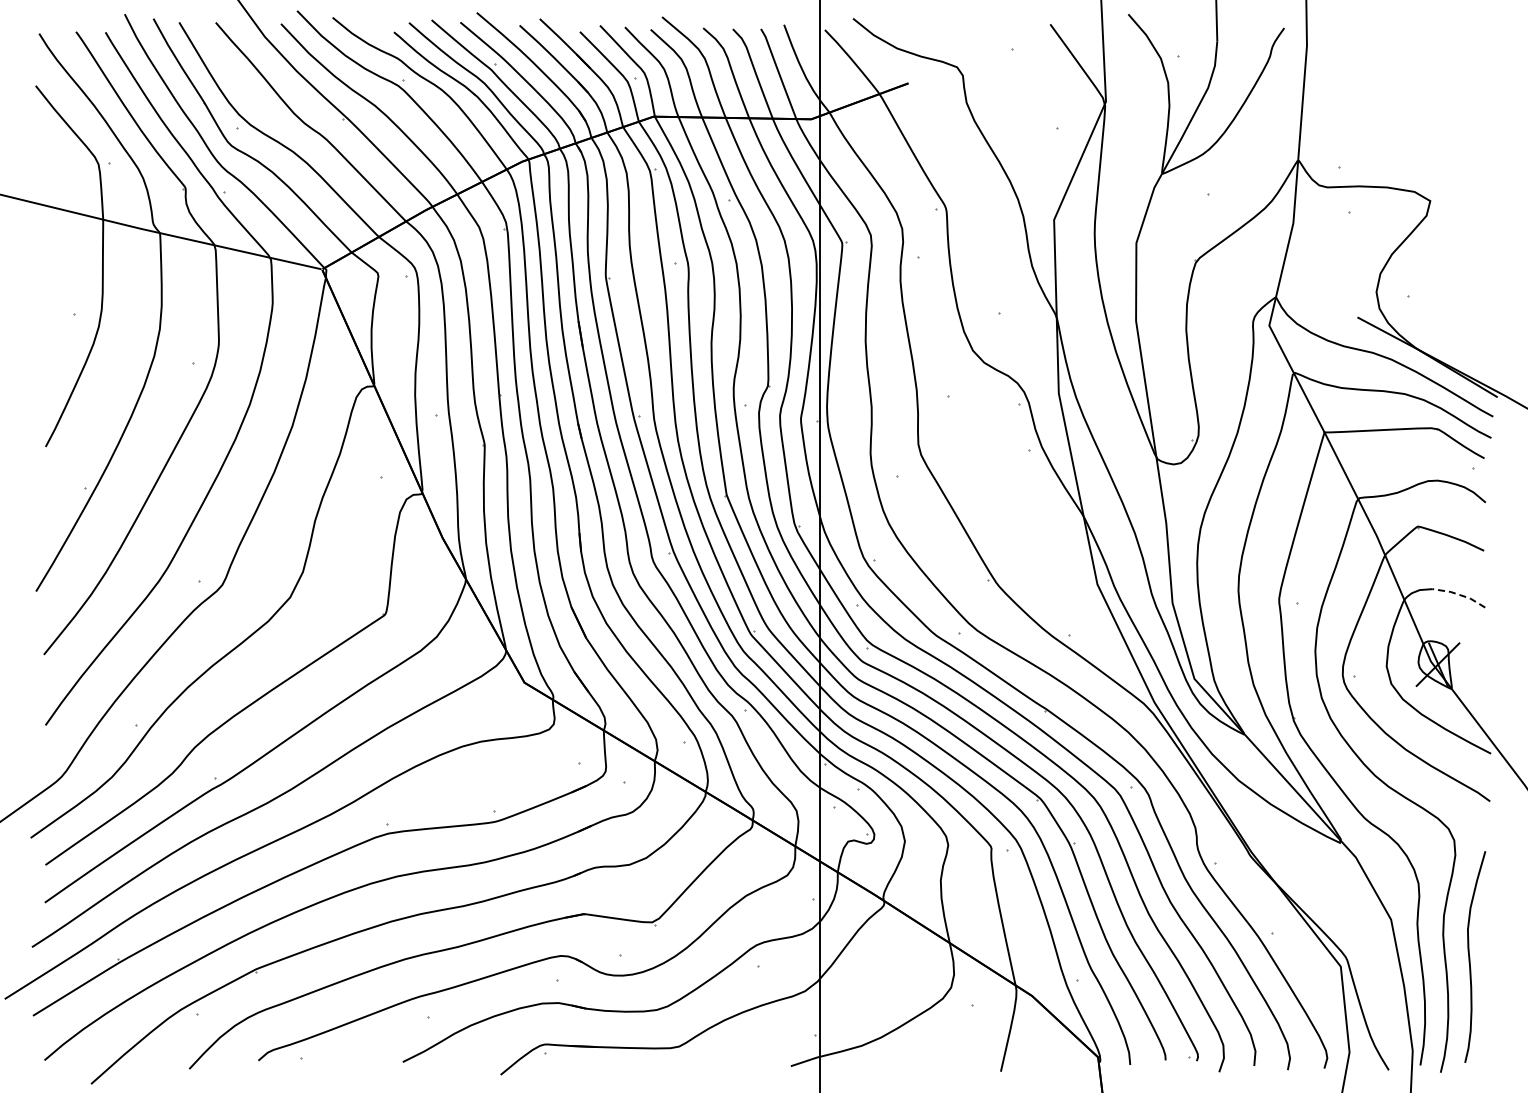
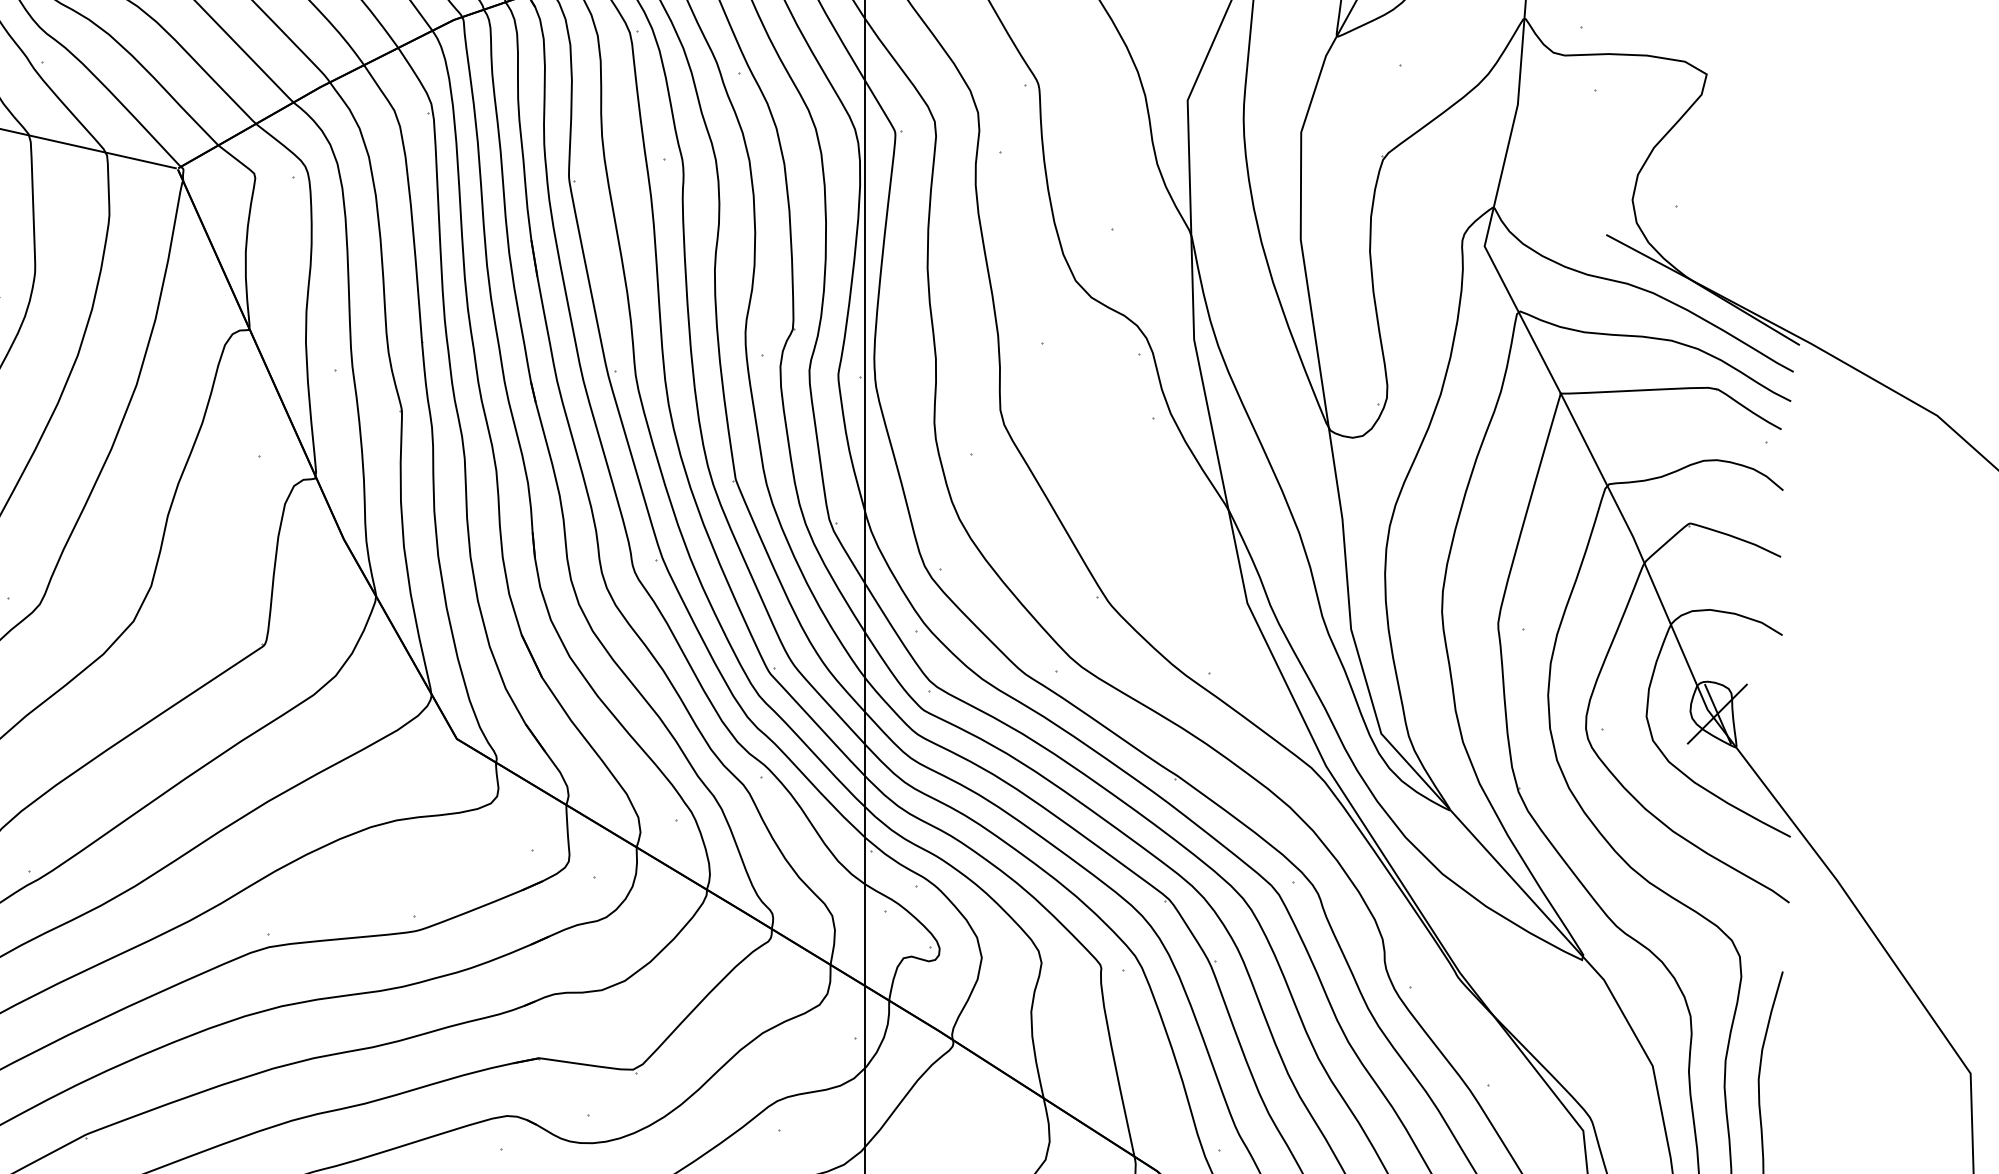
line: (1460, 595) -> (1748, 618), dashed -> solid

